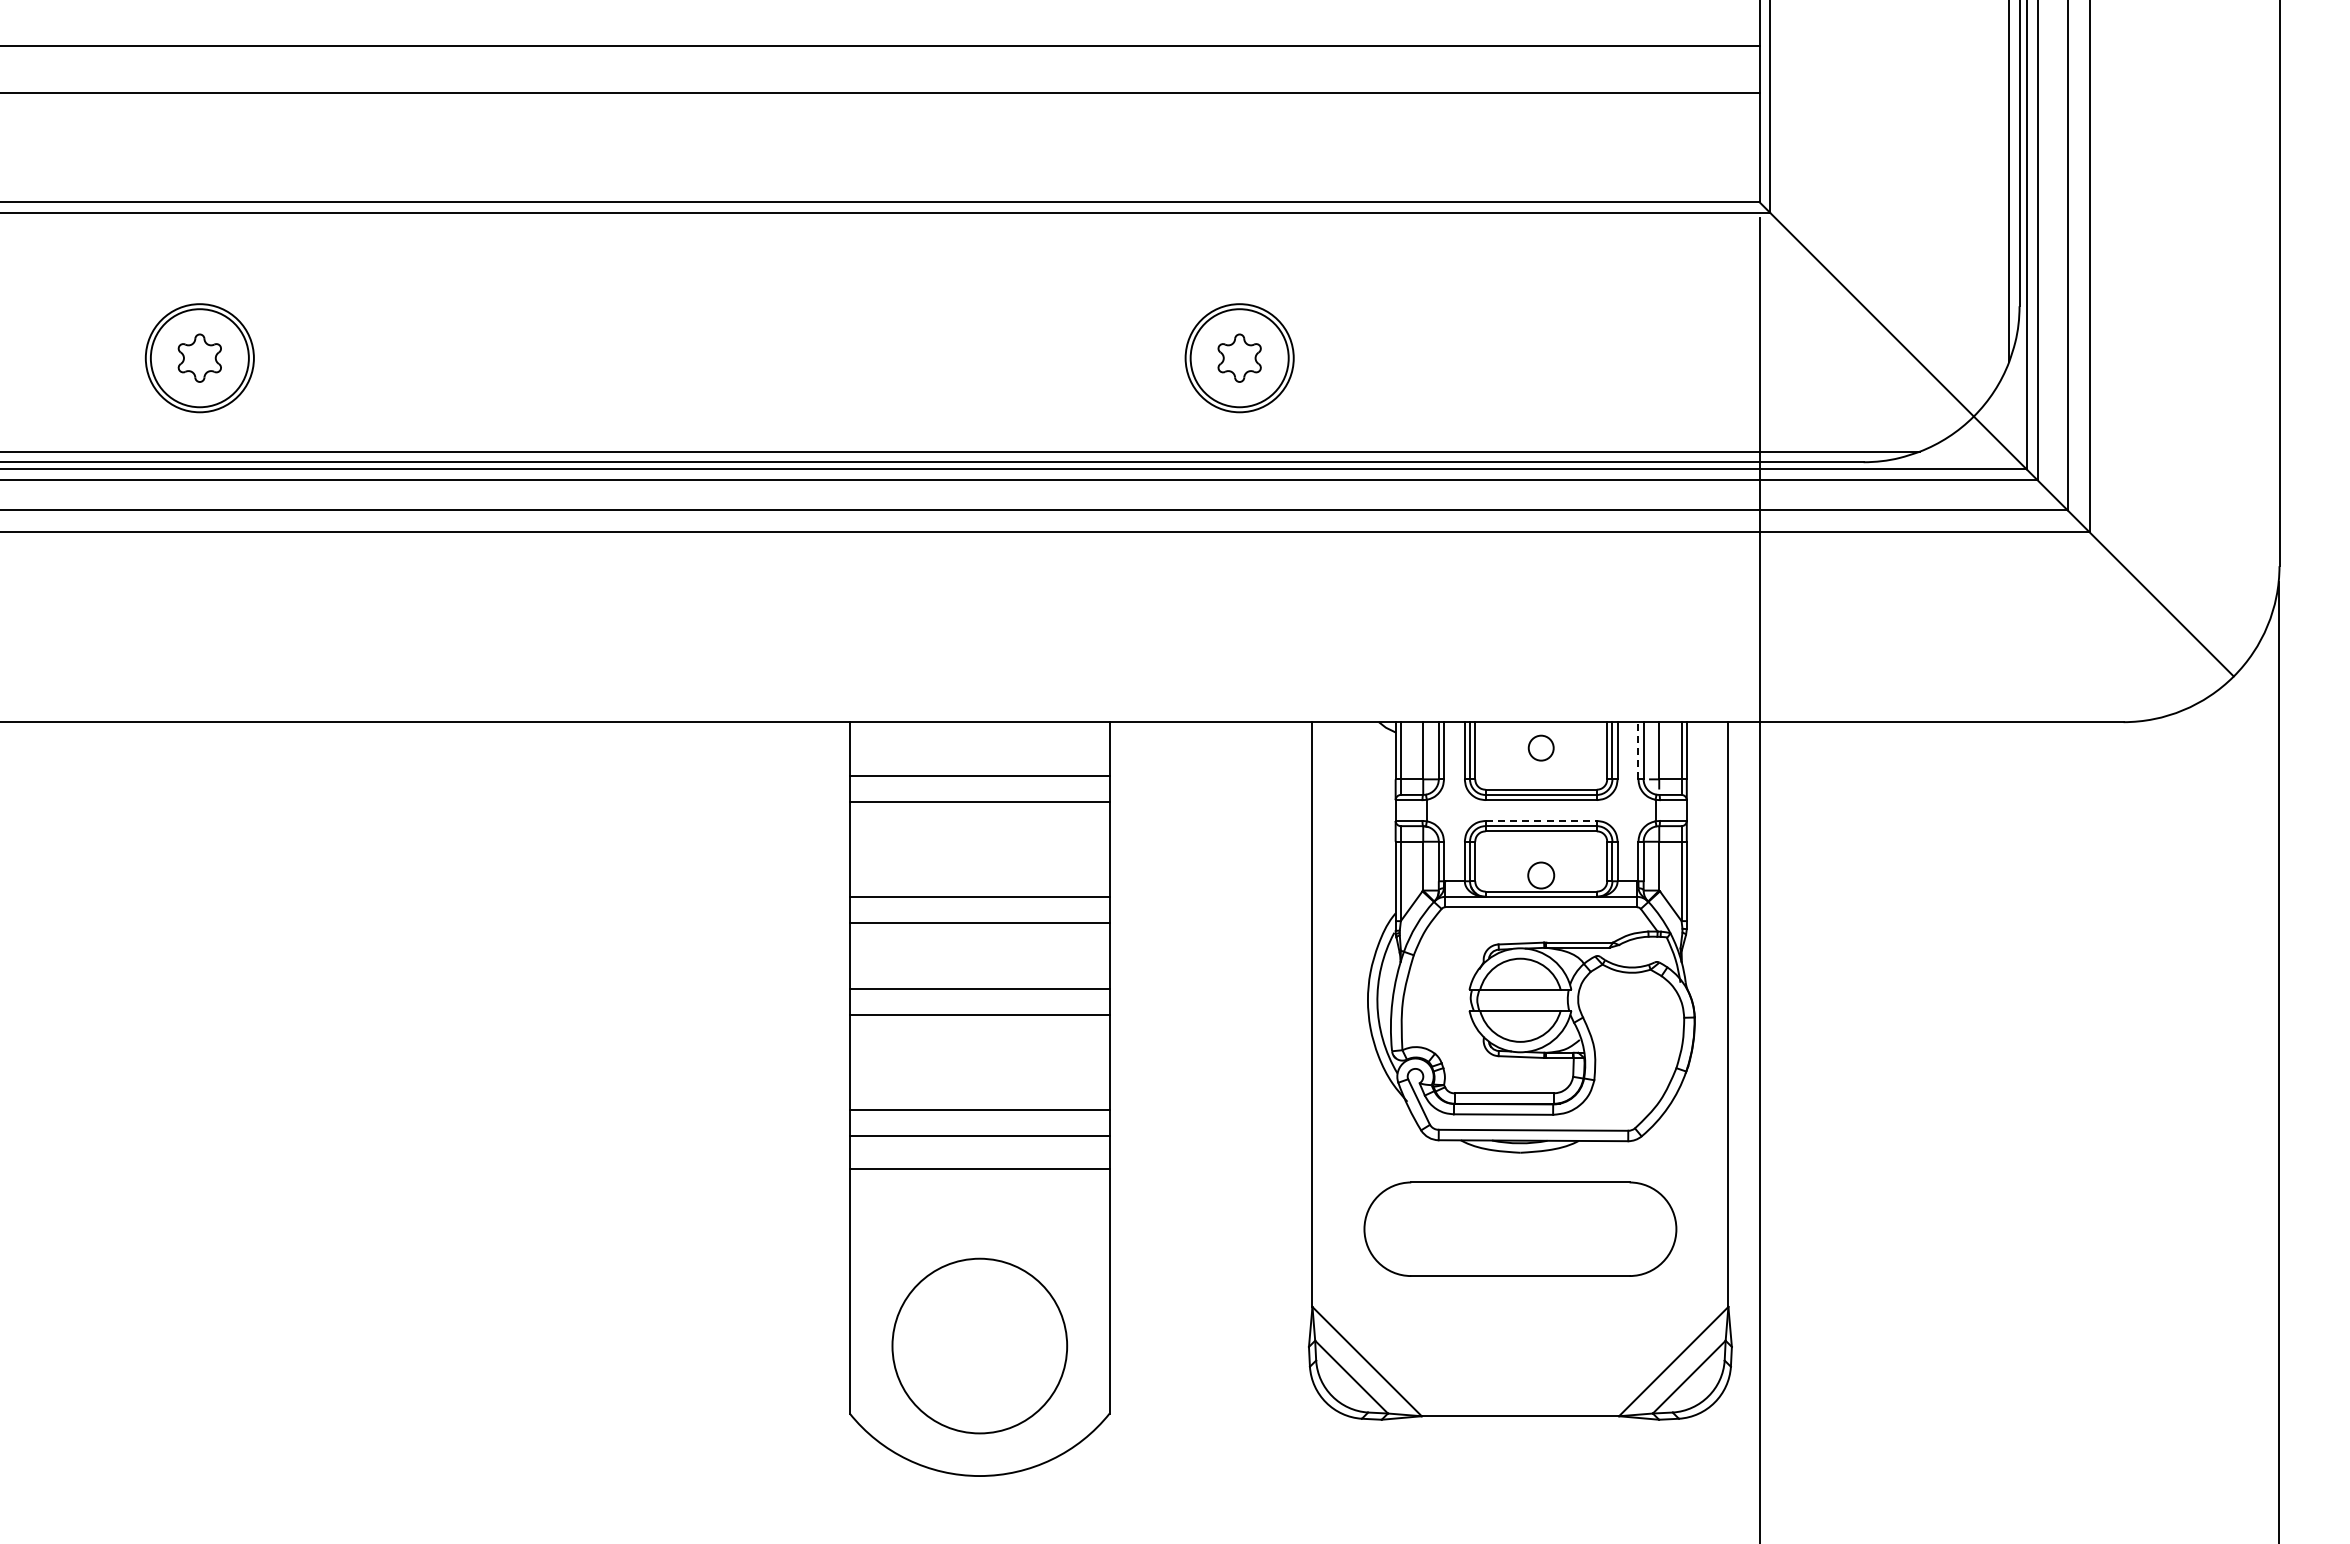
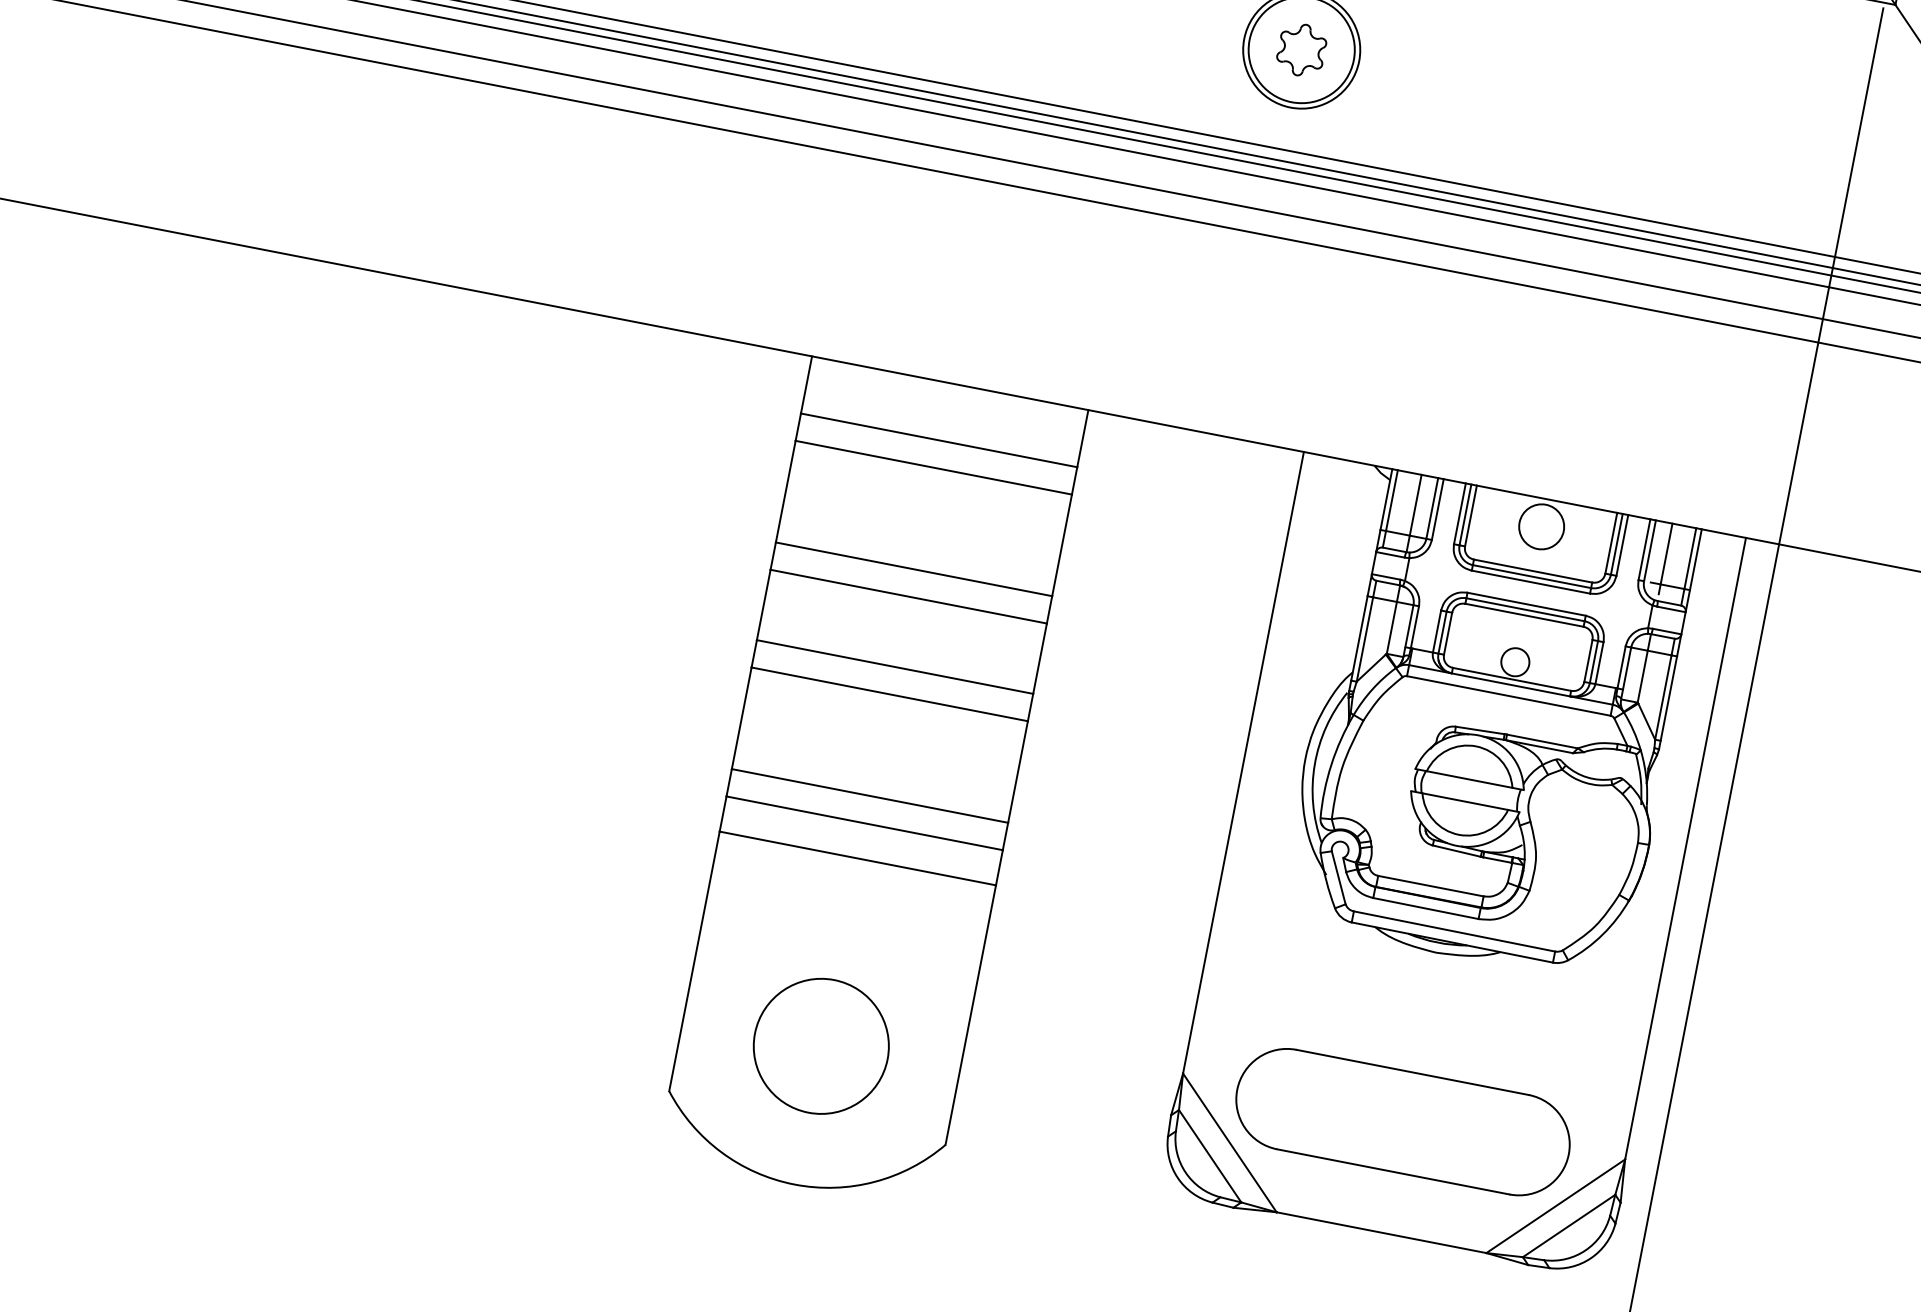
circle: (1541, 747) -> (1542, 526), size x1.67
line: (1638, 750) -> (1644, 549), dashed -> solid
line: (1541, 820) -> (1527, 603), dashed -> solid
part: (1520, 1228) -> (1403, 1121), moved
circle: (979, 1345) -> (821, 1045), size x0.71

